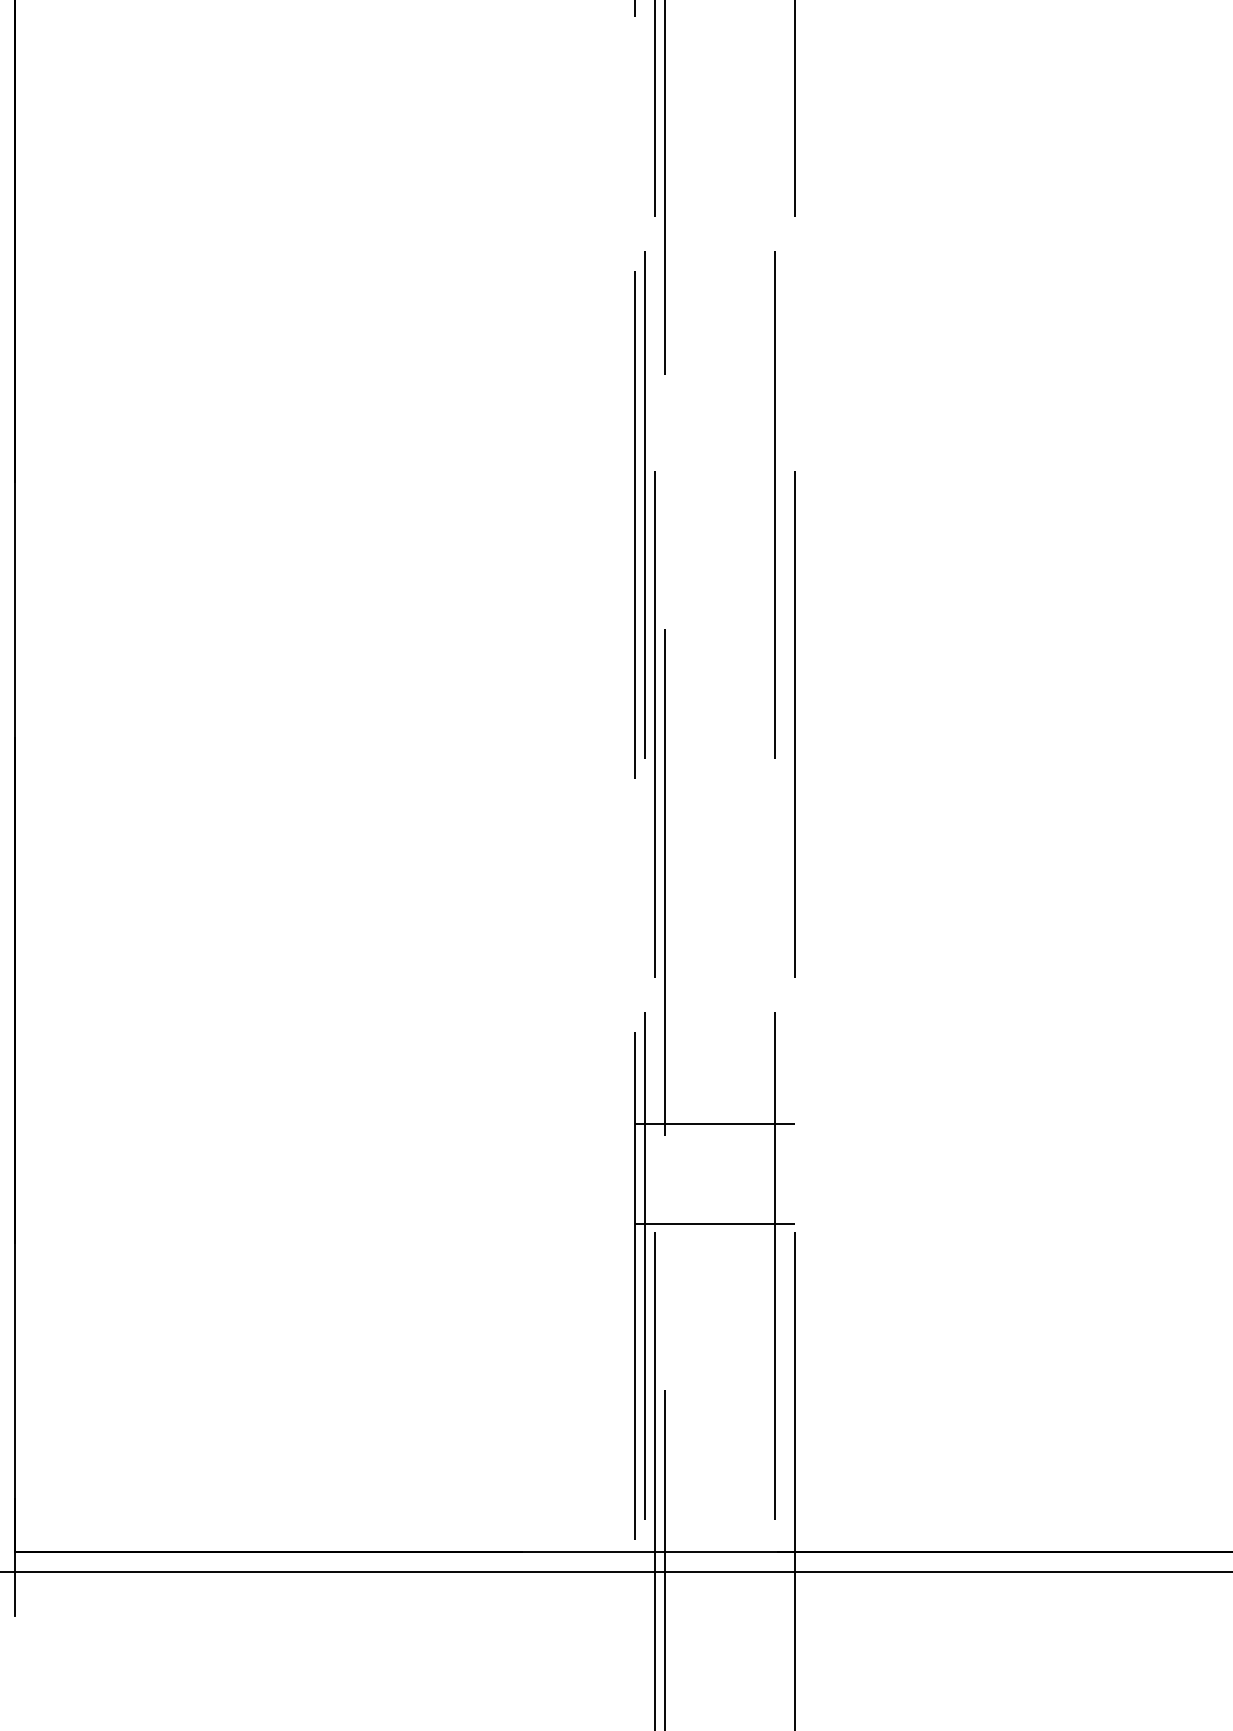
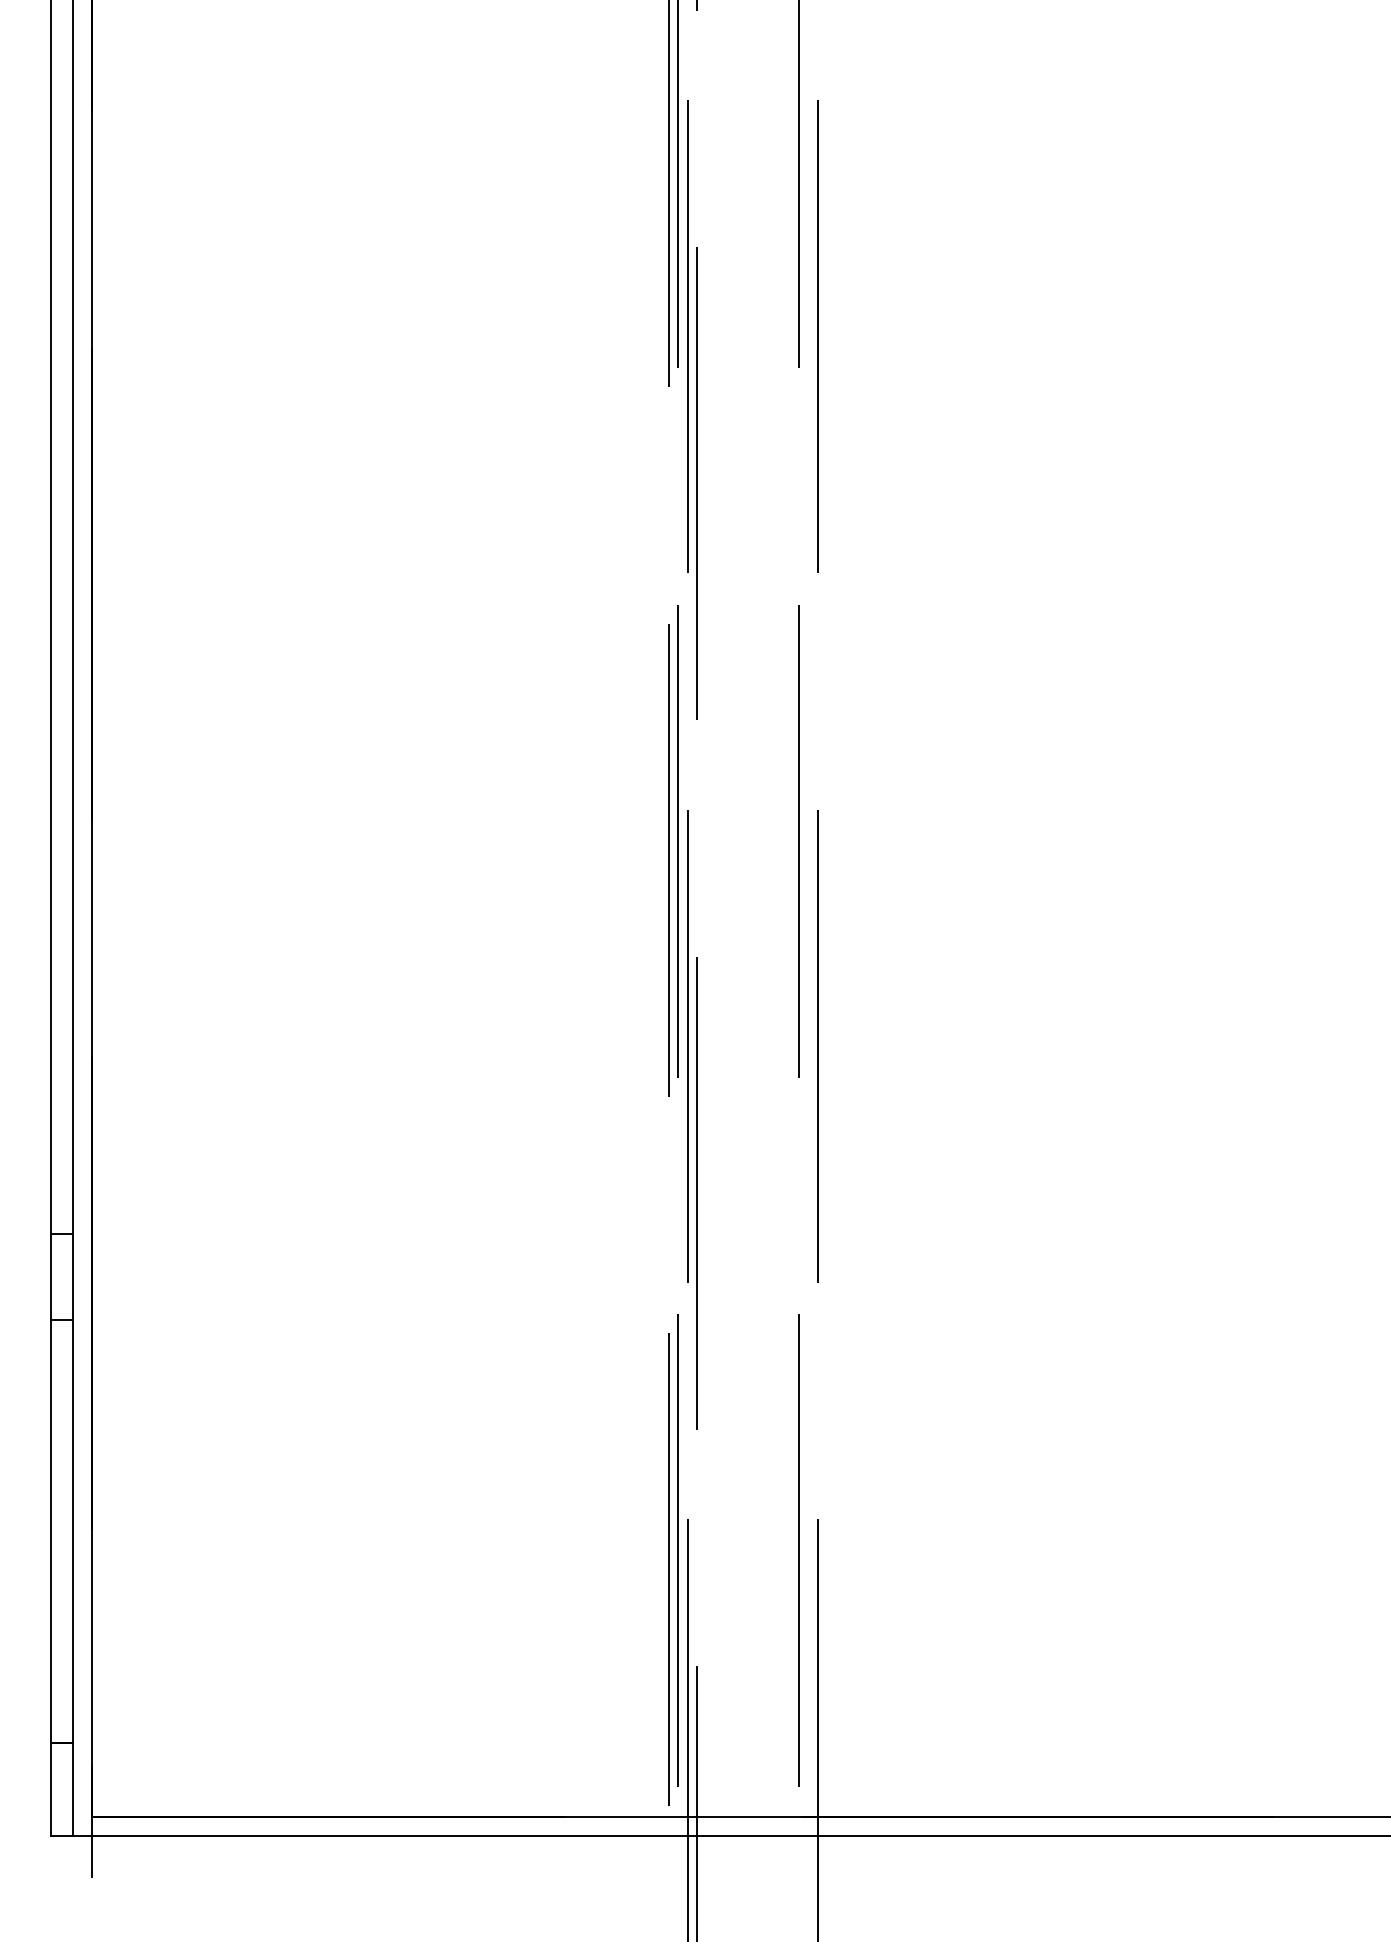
line: (714, 1123) -> (743, 1418), removed
line: (714, 1223) -> (743, 1511), removed

